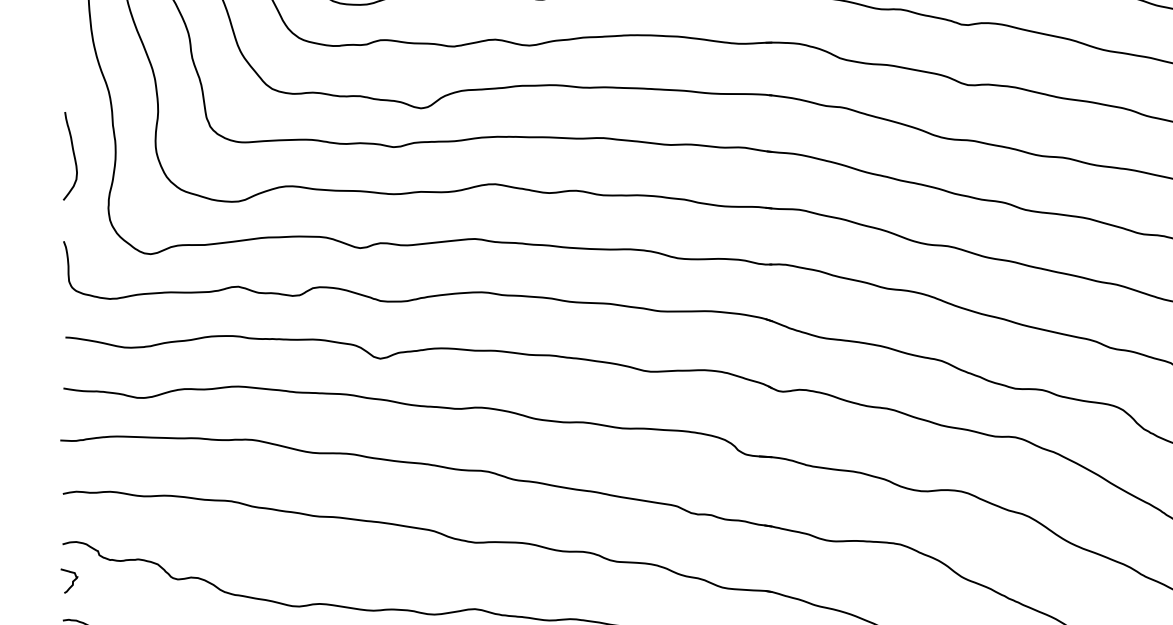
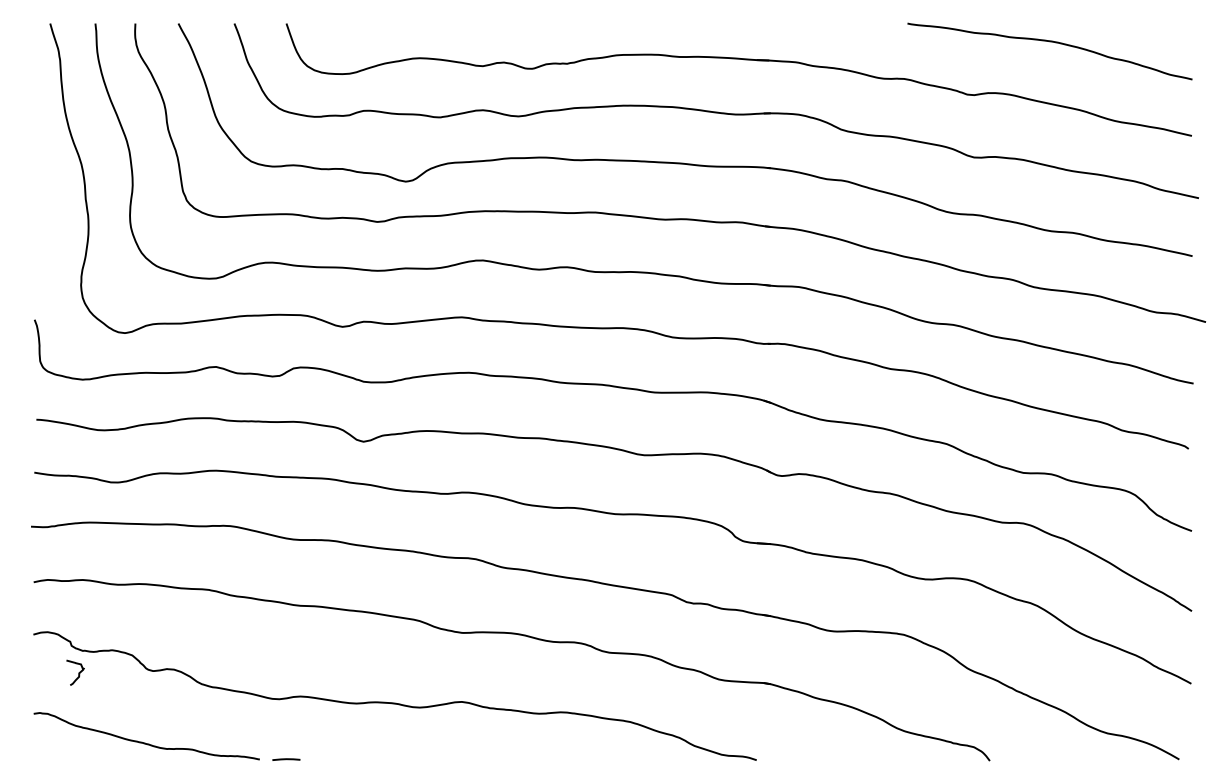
curve: (73, 156) -> (44, 231), removed
curve: (72, 580) -> (78, 672), moved

